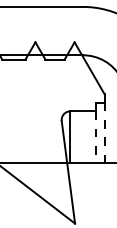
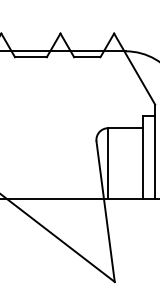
line: (104, 133) -> (155, 158), dashed -> solid
line: (95, 137) -> (142, 163), dashed -> solid

